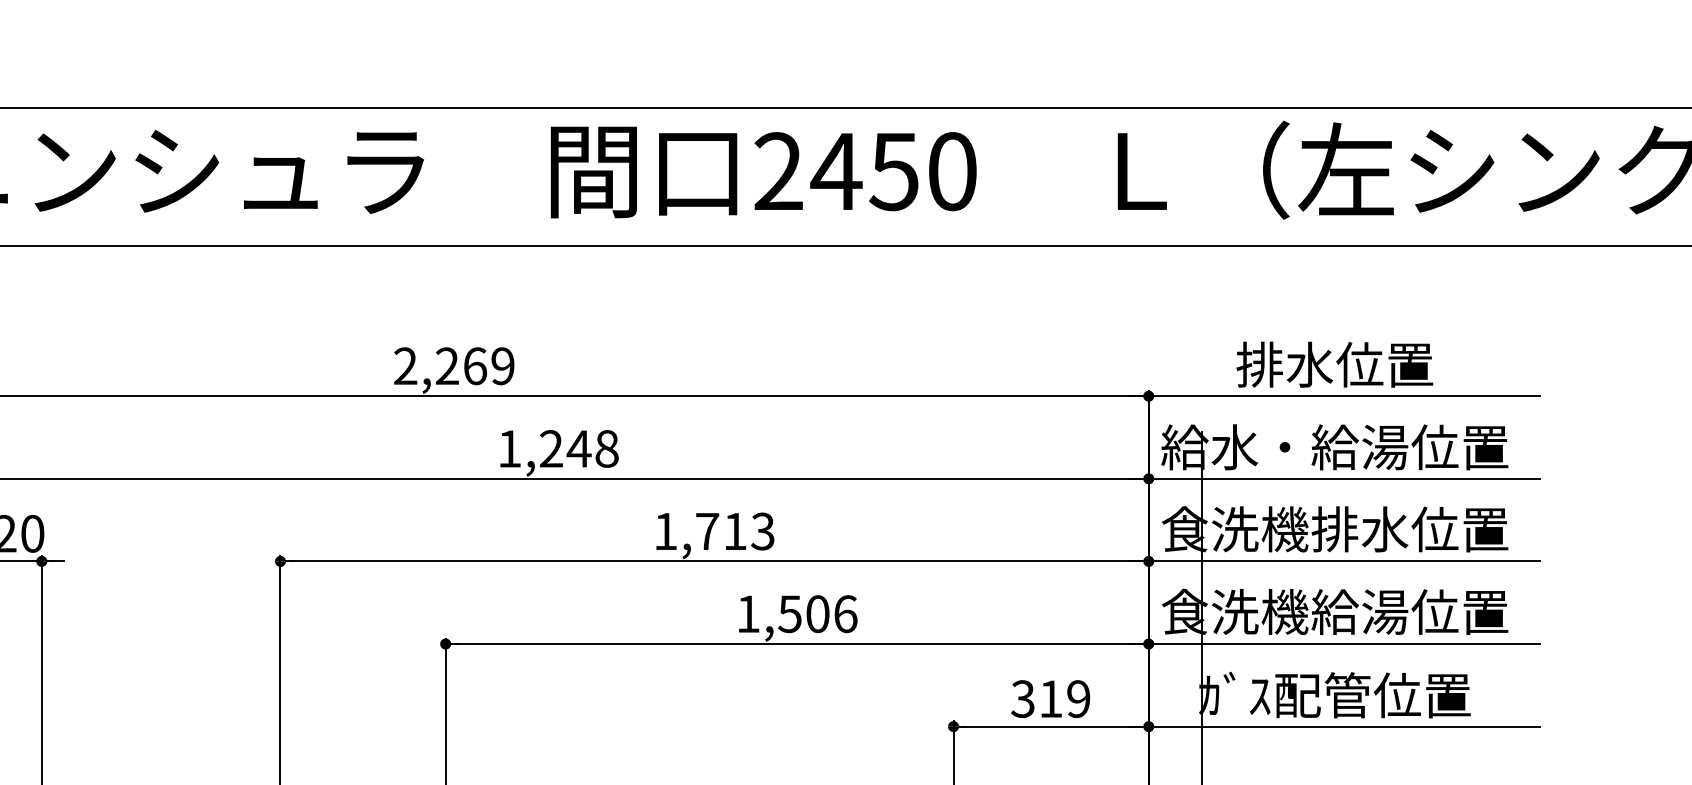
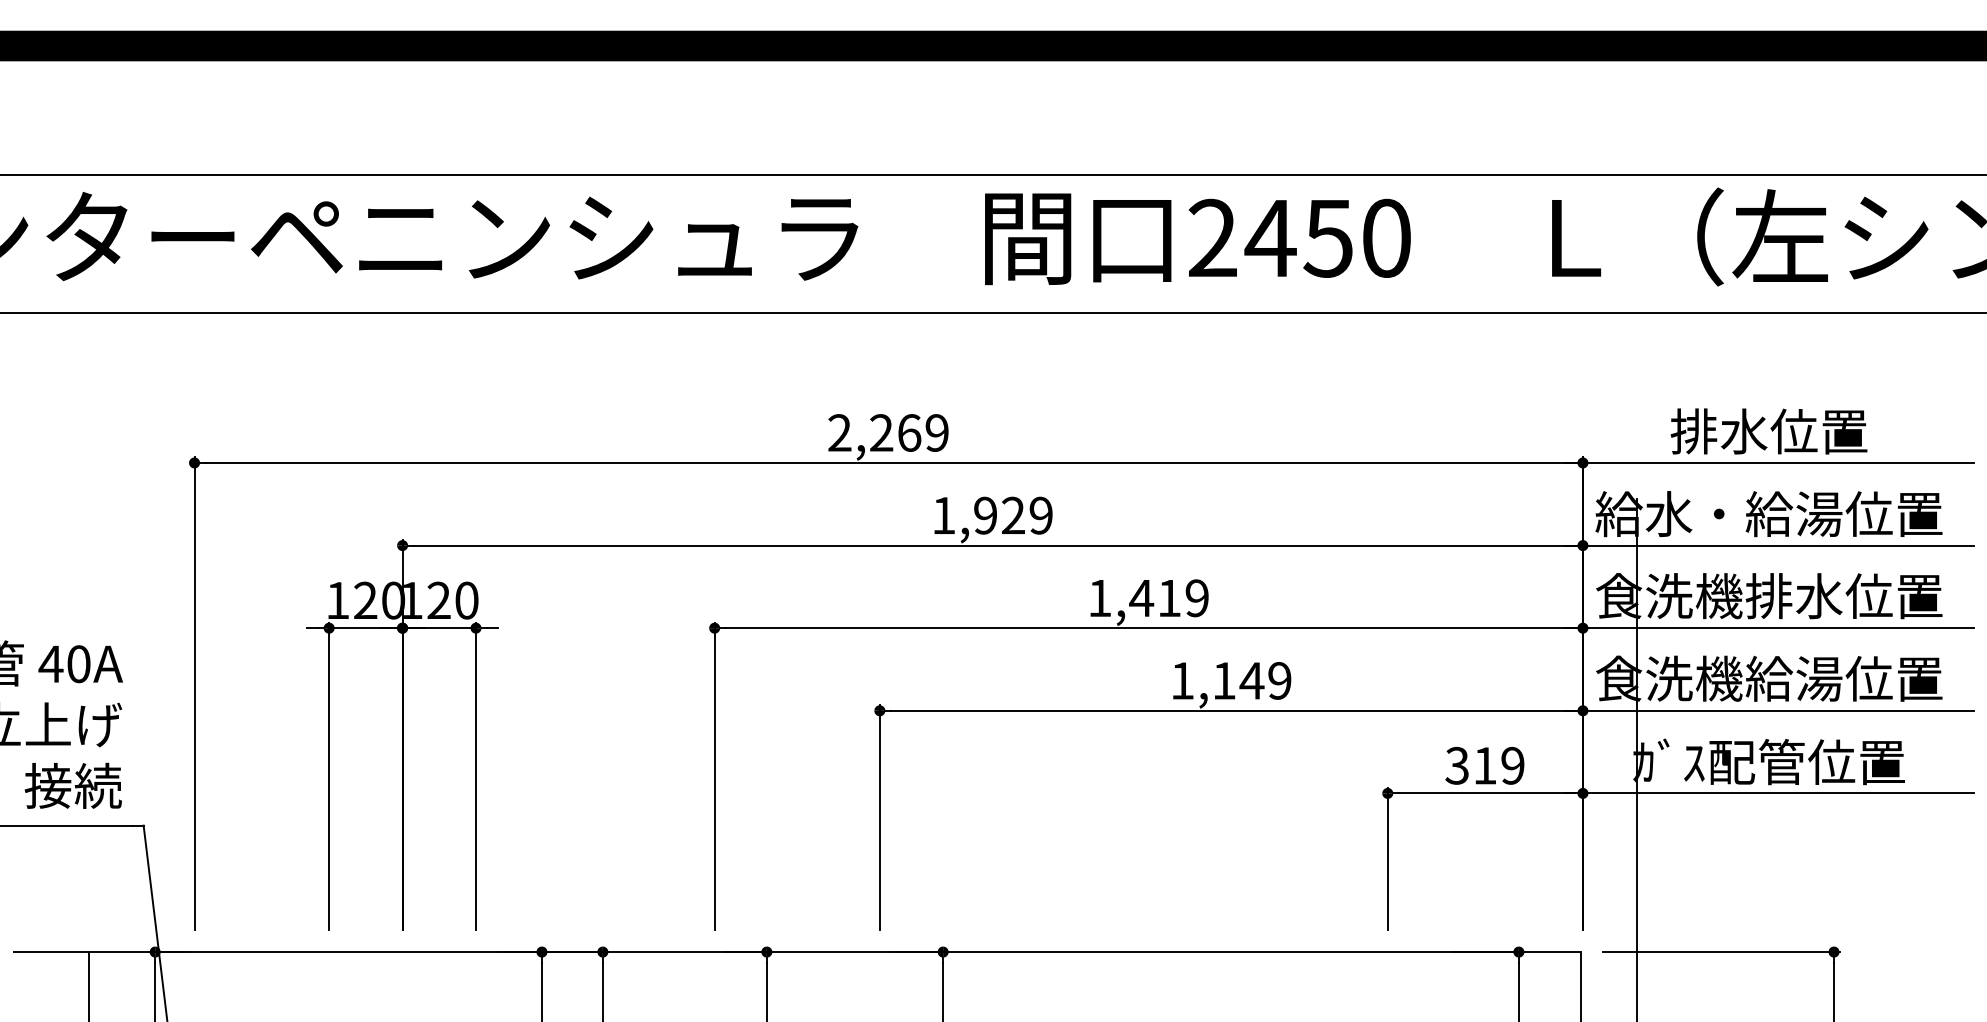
text: (579, 448) -> (1013, 515), 1,248 -> 1,929
text: (734, 531) -> (1168, 598), 1,713 -> 1,419
text: (817, 613) -> (1251, 680), 1,506 -> 1,149

